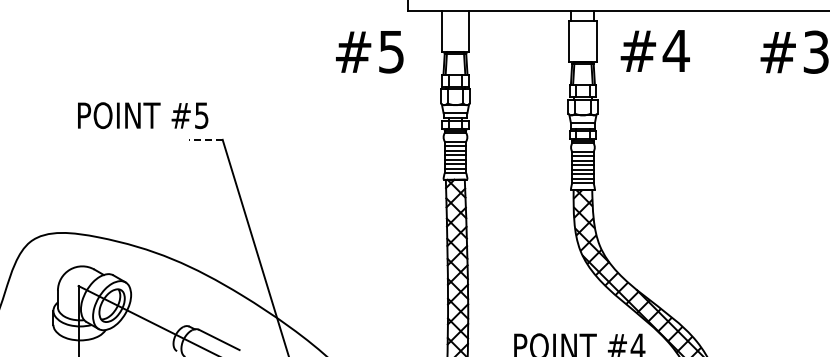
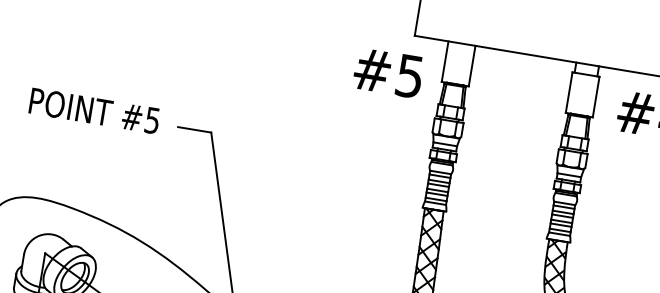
text: (369, 52) -> (388, 73), moved
text: (143, 115) -> (95, 110), moved
line: (205, 139) -> (194, 129), dashed -> solid

